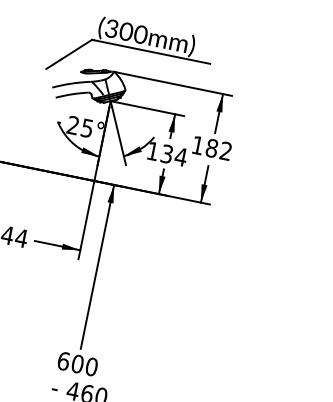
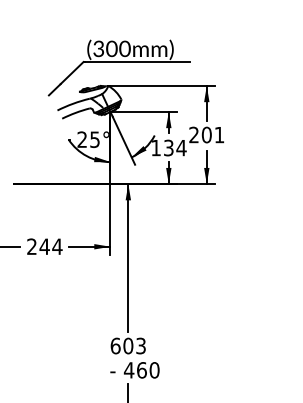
text: (211, 147) -> (206, 134), 182 -> 201
text: (92, 366) -> (141, 345), 600 -> 603

